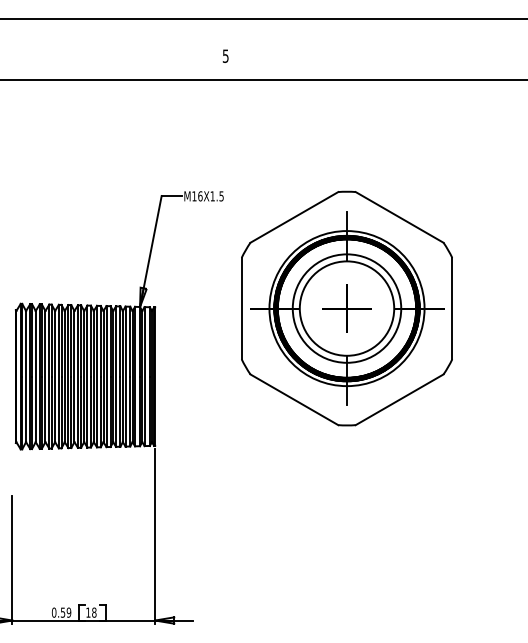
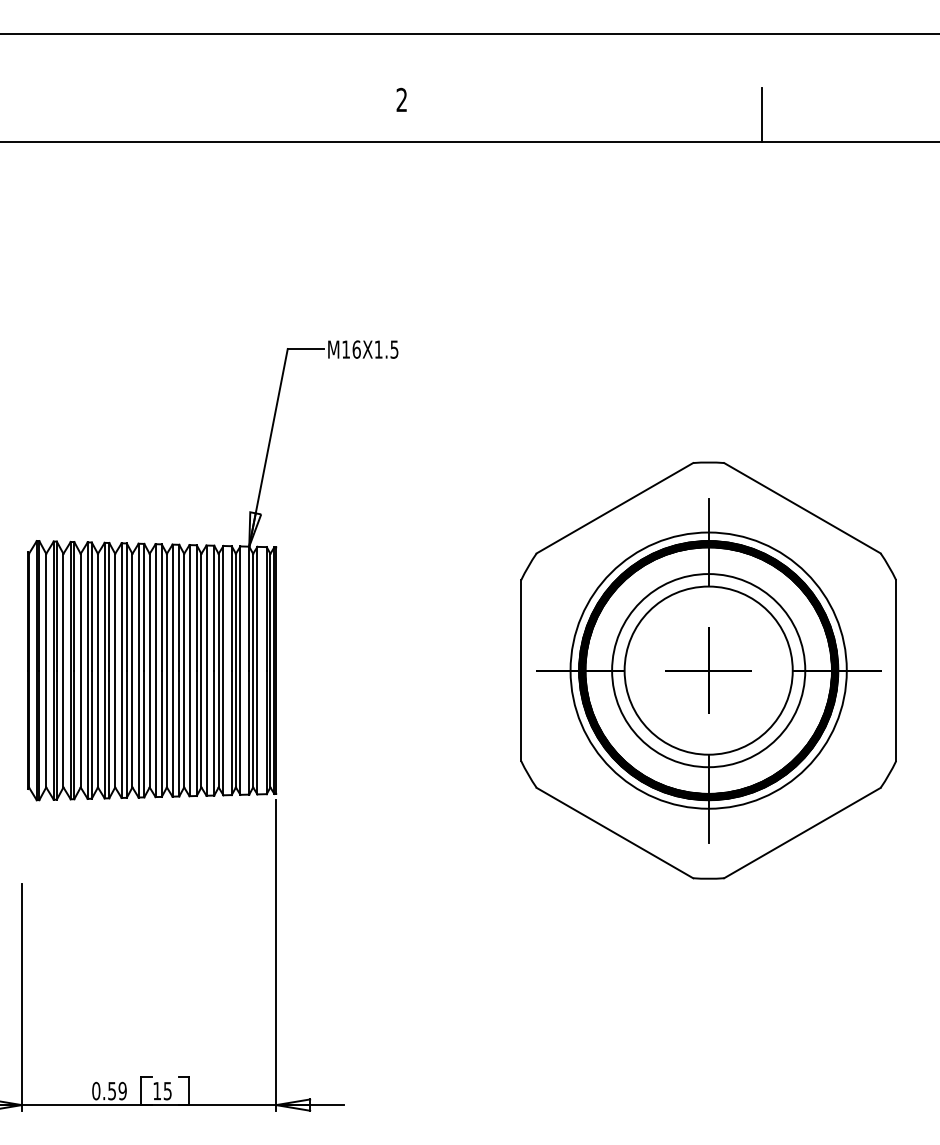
text: (225, 55) -> (401, 98), 5 -> 2
line: (428, 64) -> (762, 114), added
part: (346, 308) -> (707, 670), moved
text: (94, 612) -> (168, 1090), 18 -> 15

